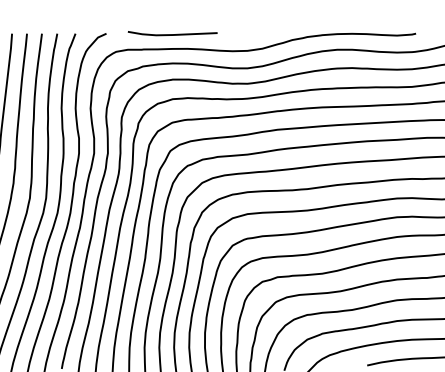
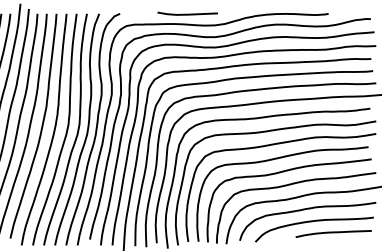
line: (172, 33) -> (187, 13), moved

